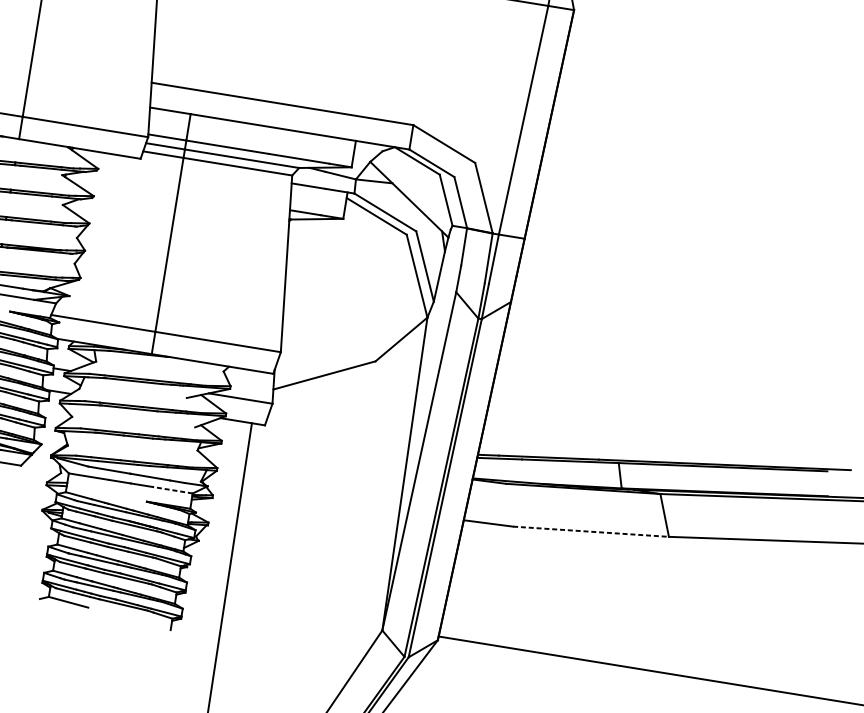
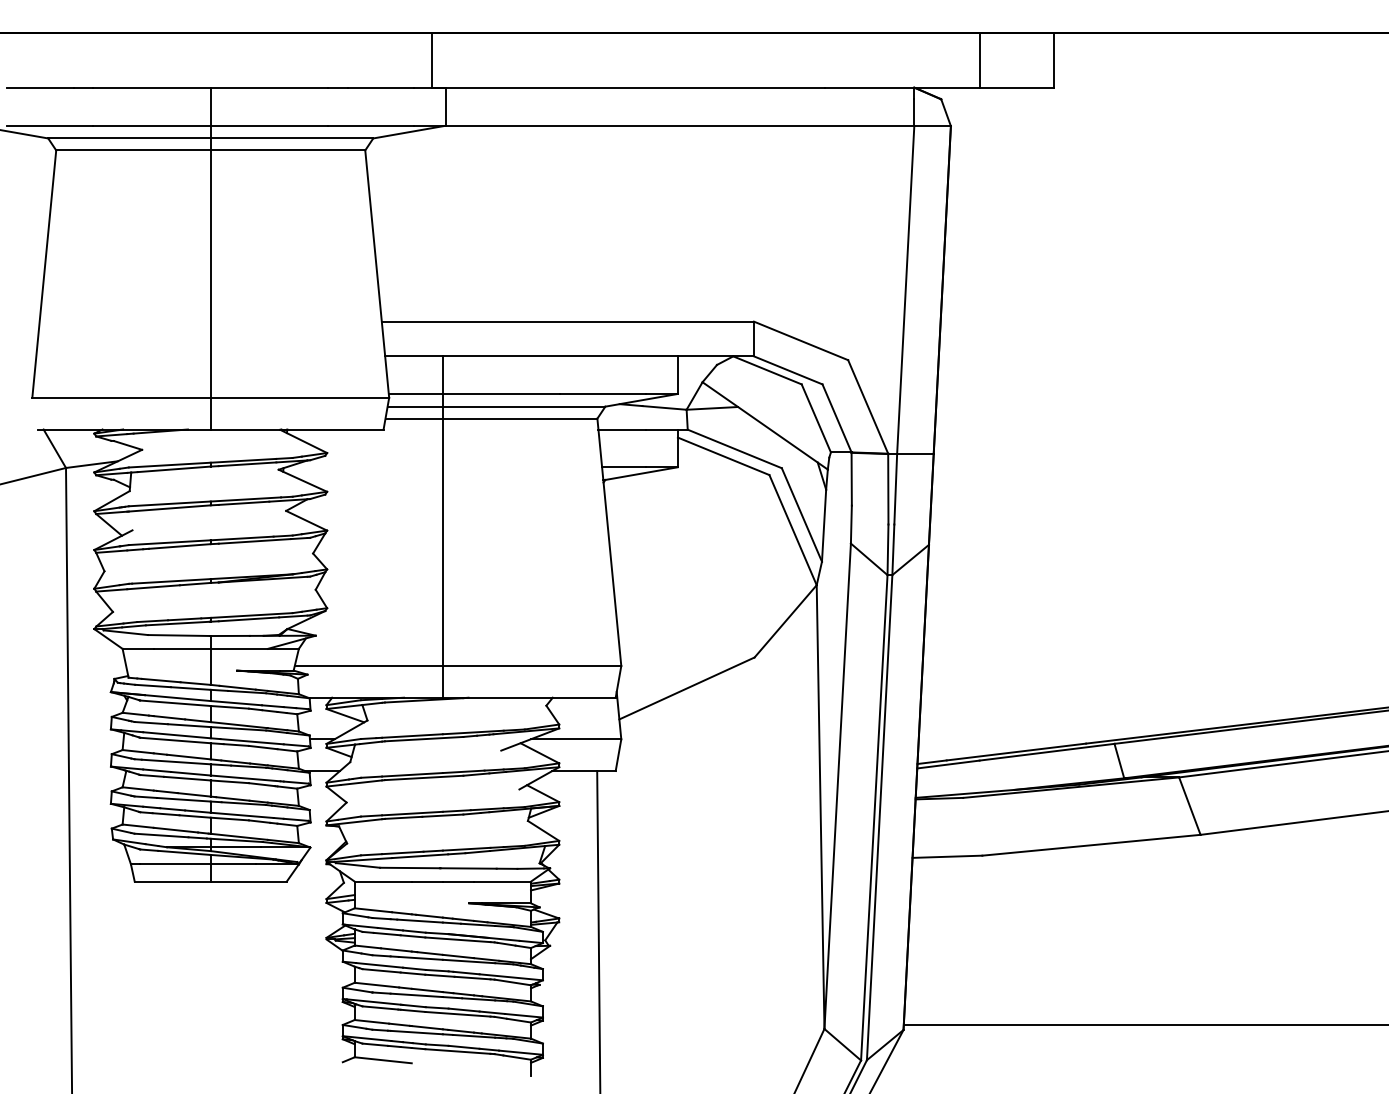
line: (172, 490) -> (502, 881), dashed -> solid
line: (591, 531) -> (1091, 845), dashed -> solid

